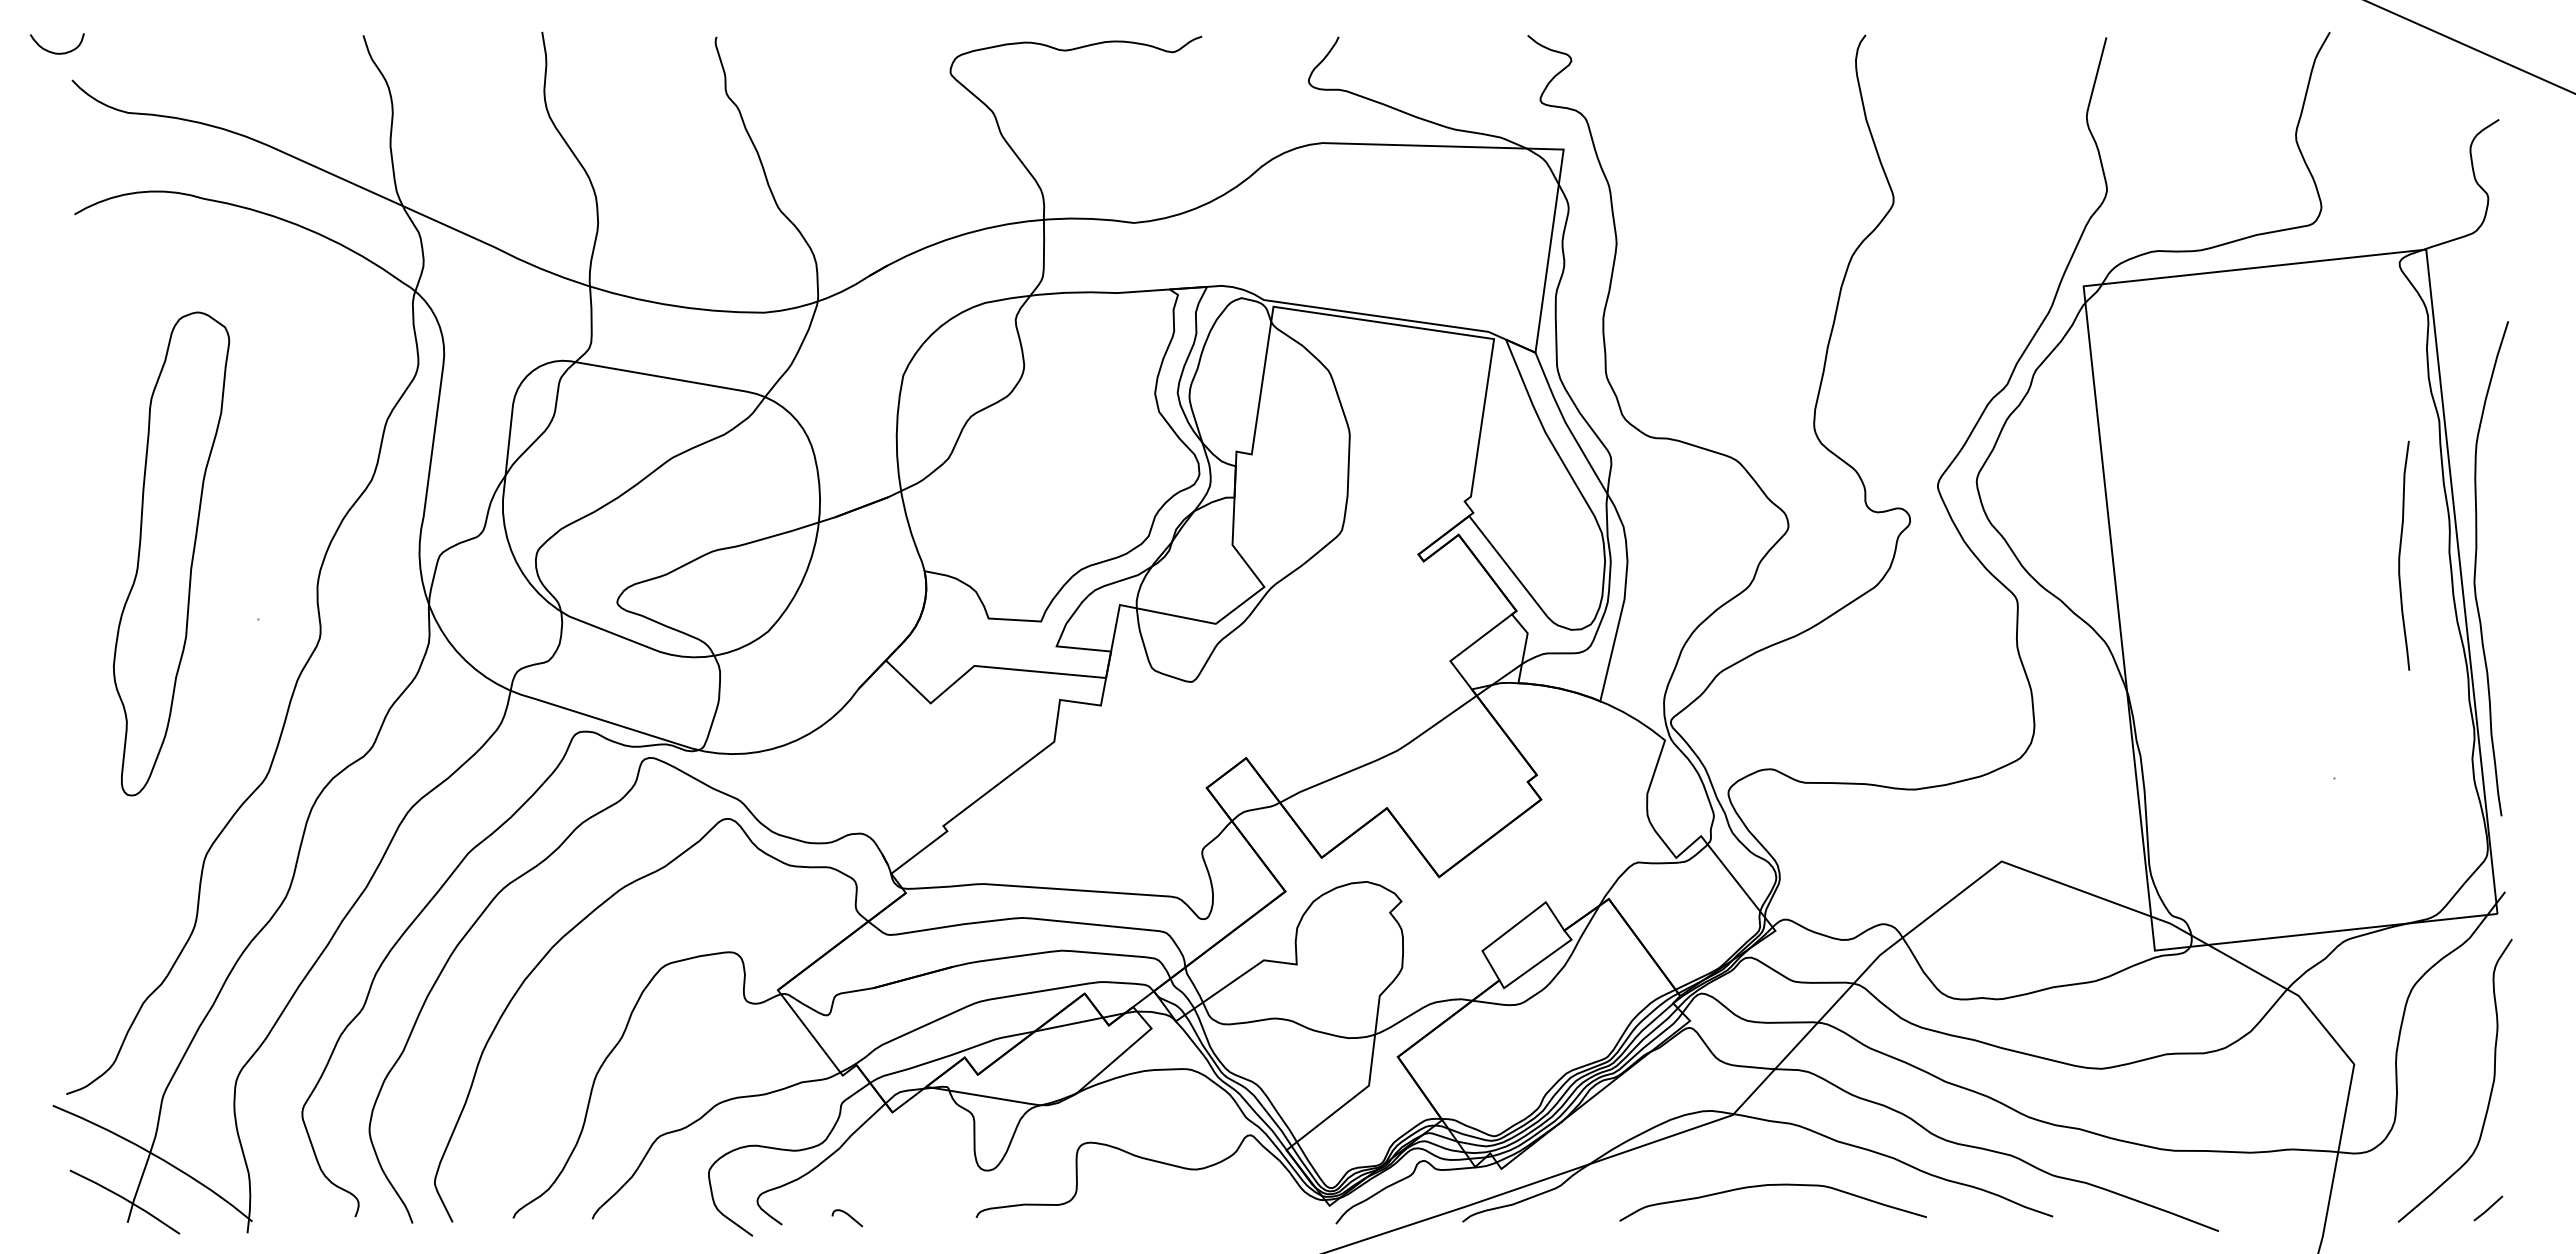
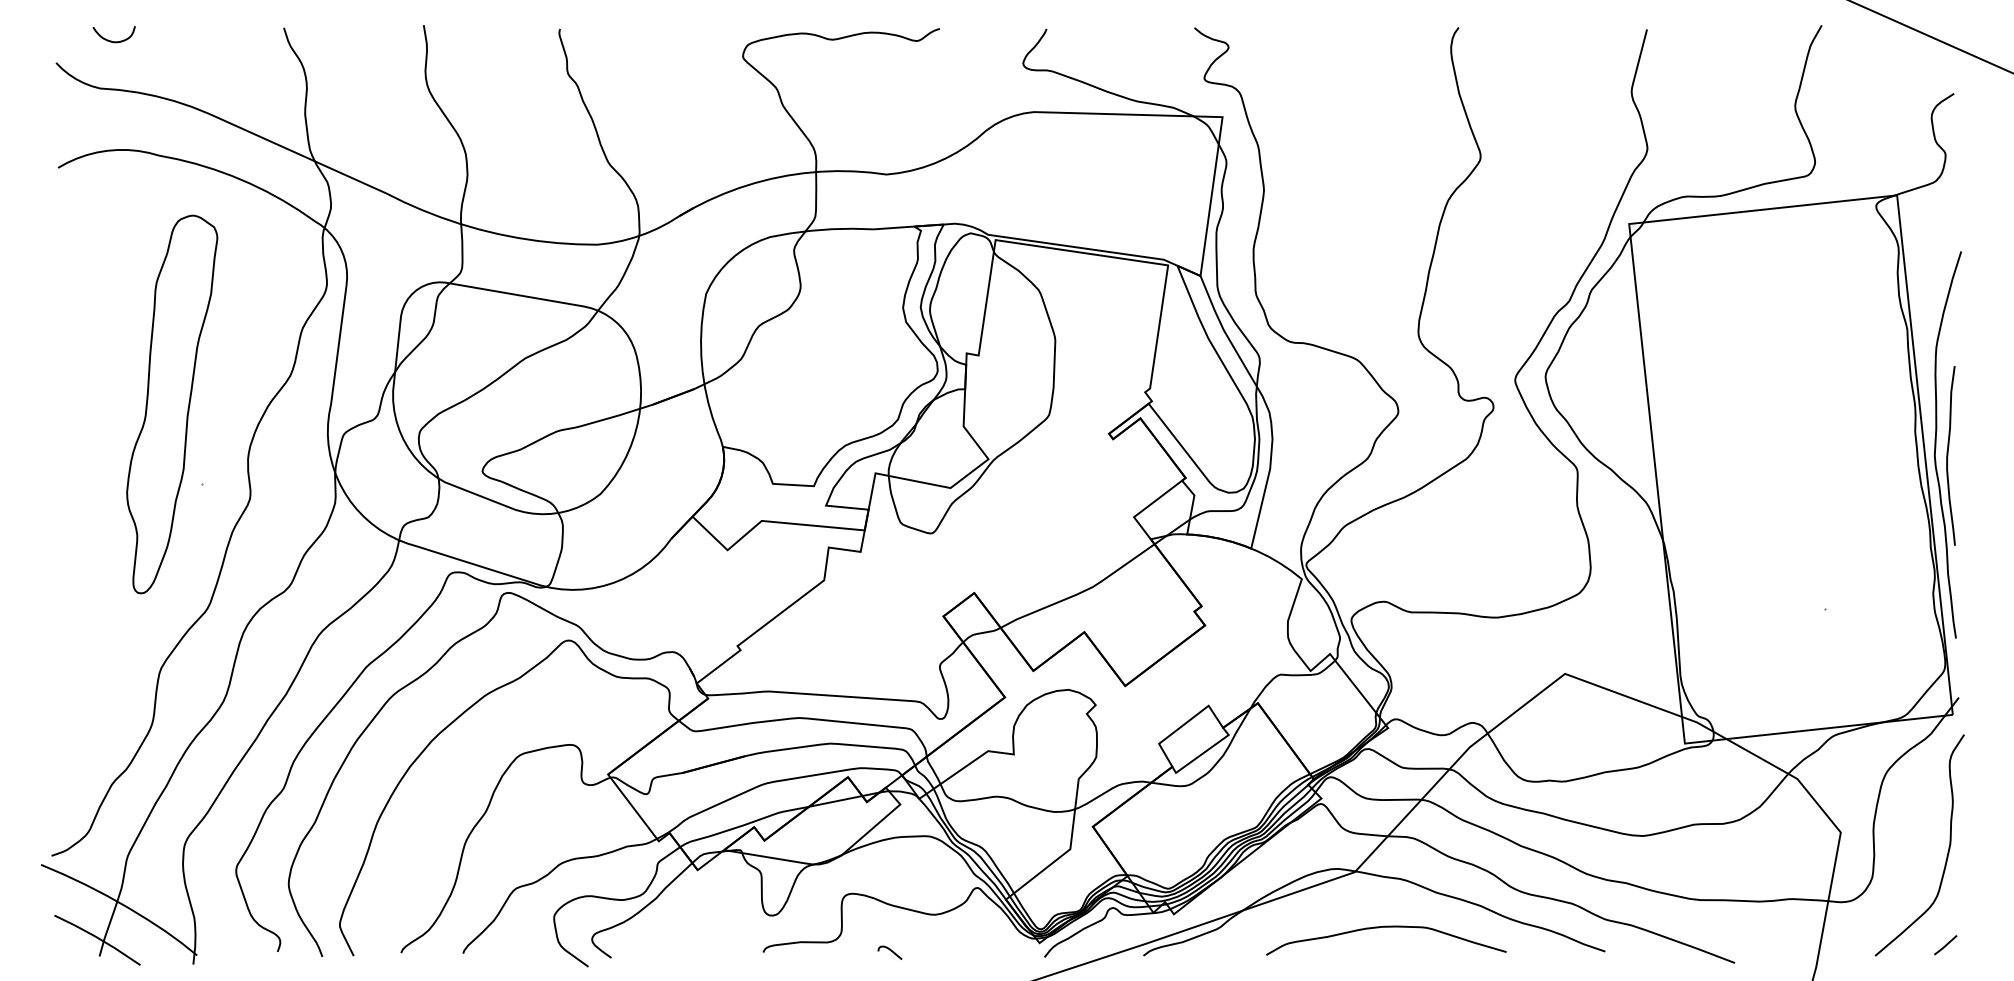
curve: (52, 51) -> (110, 40), moved
part: (171, 553) -> (172, 404), moved
curve: (2400, 555) -> (1948, 455), moved
curve: (848, 1216) -> (890, 951), moved

